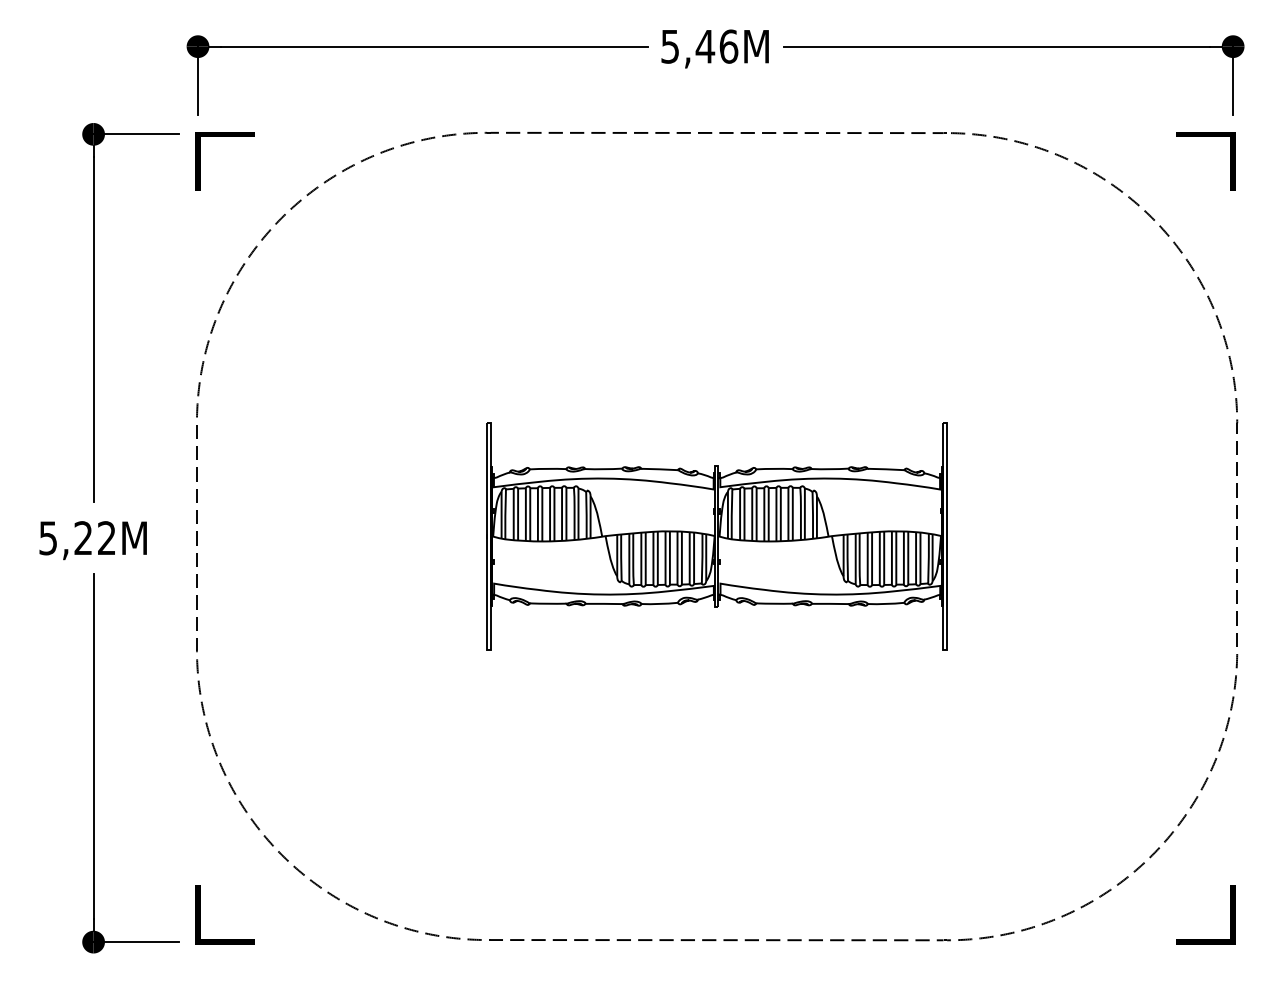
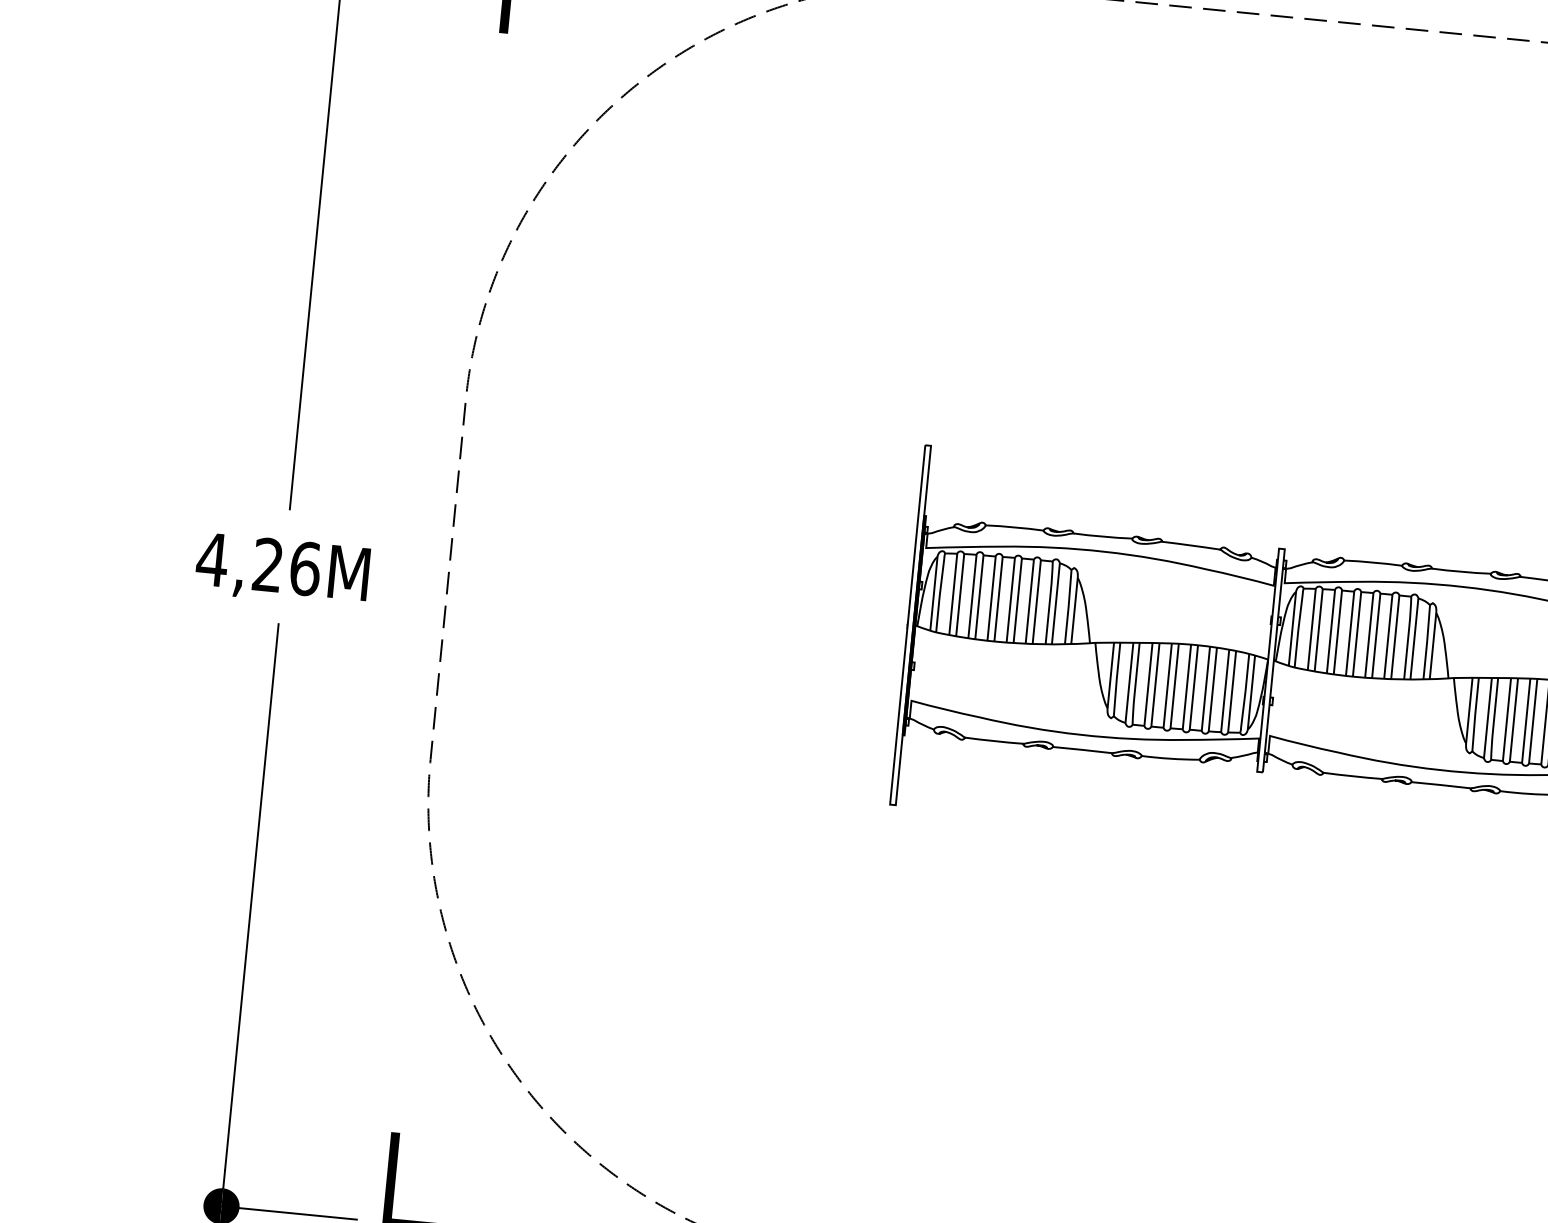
text: (77, 538) -> (258, 564), 5,22M -> 4,26M

